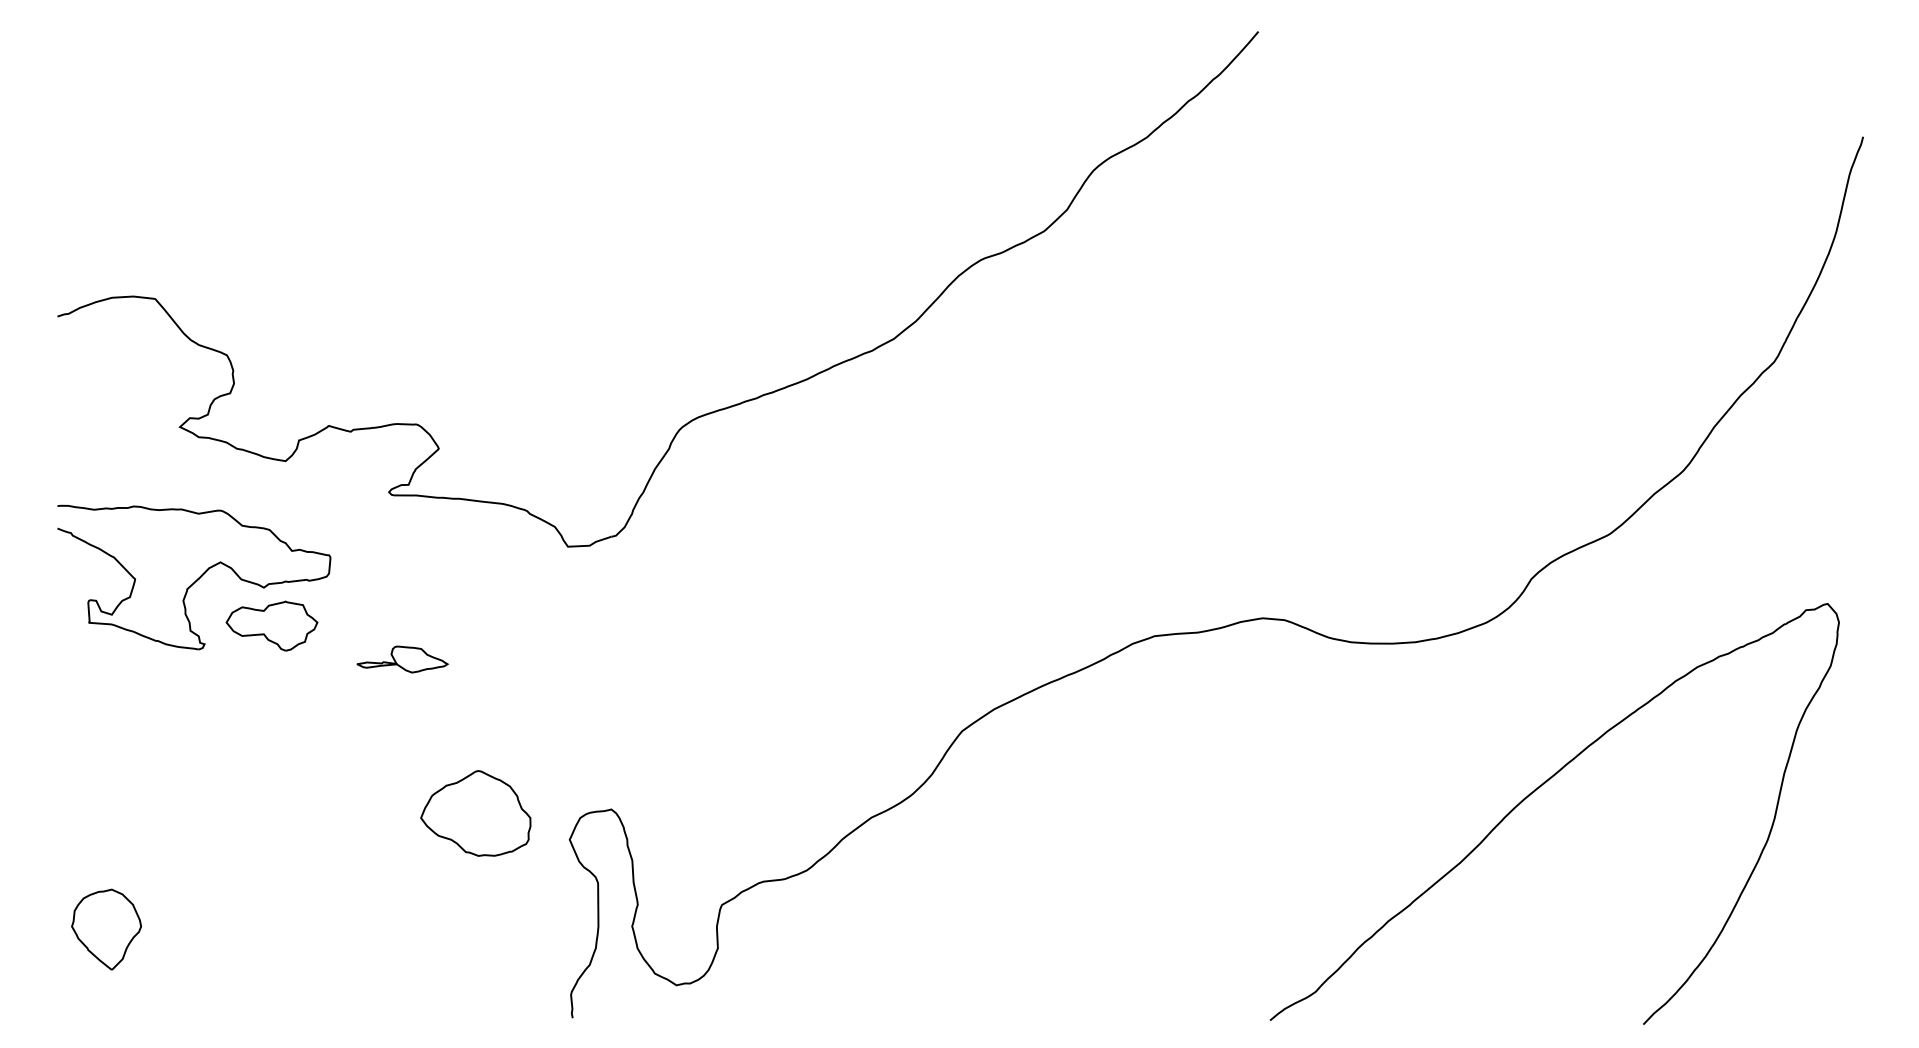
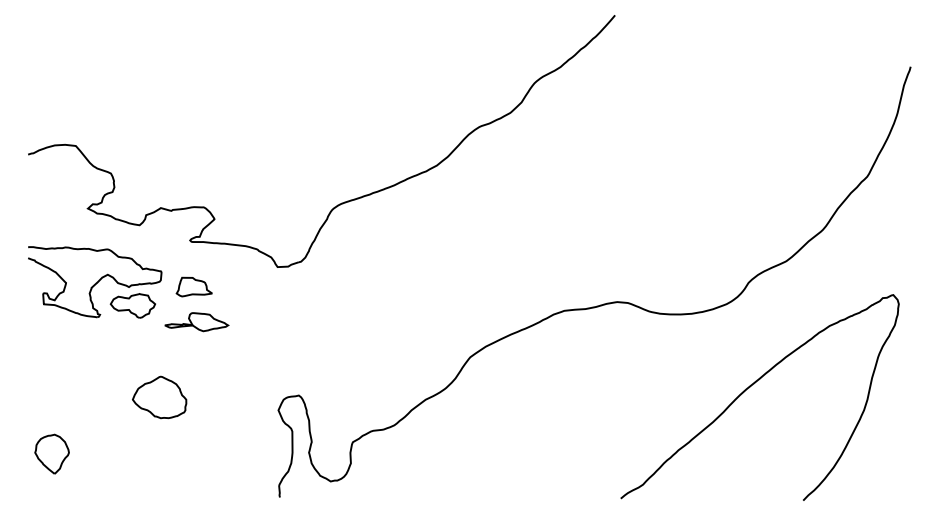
part: (395, 586) -> (193, 286), added
part: (401, 660) -> (196, 322), size x1.43
part: (475, 813) -> (159, 397), moved

